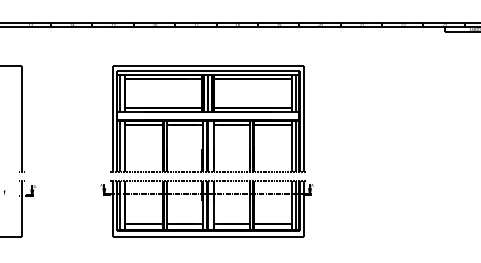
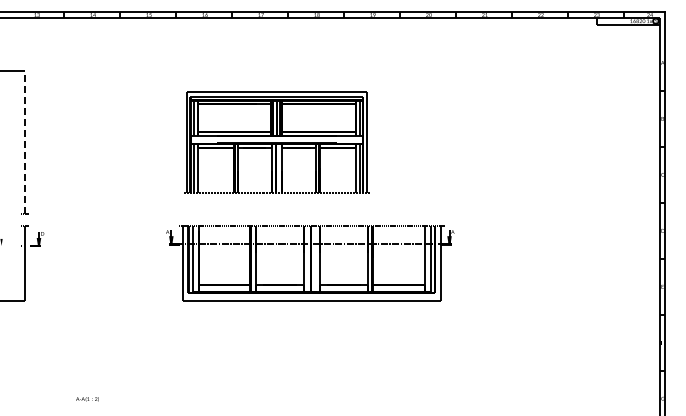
line: (21, 119) -> (24, 142), solid -> dashed
part: (207, 119) -> (276, 142), size x0.7
part: (207, 208) -> (310, 263), moved

